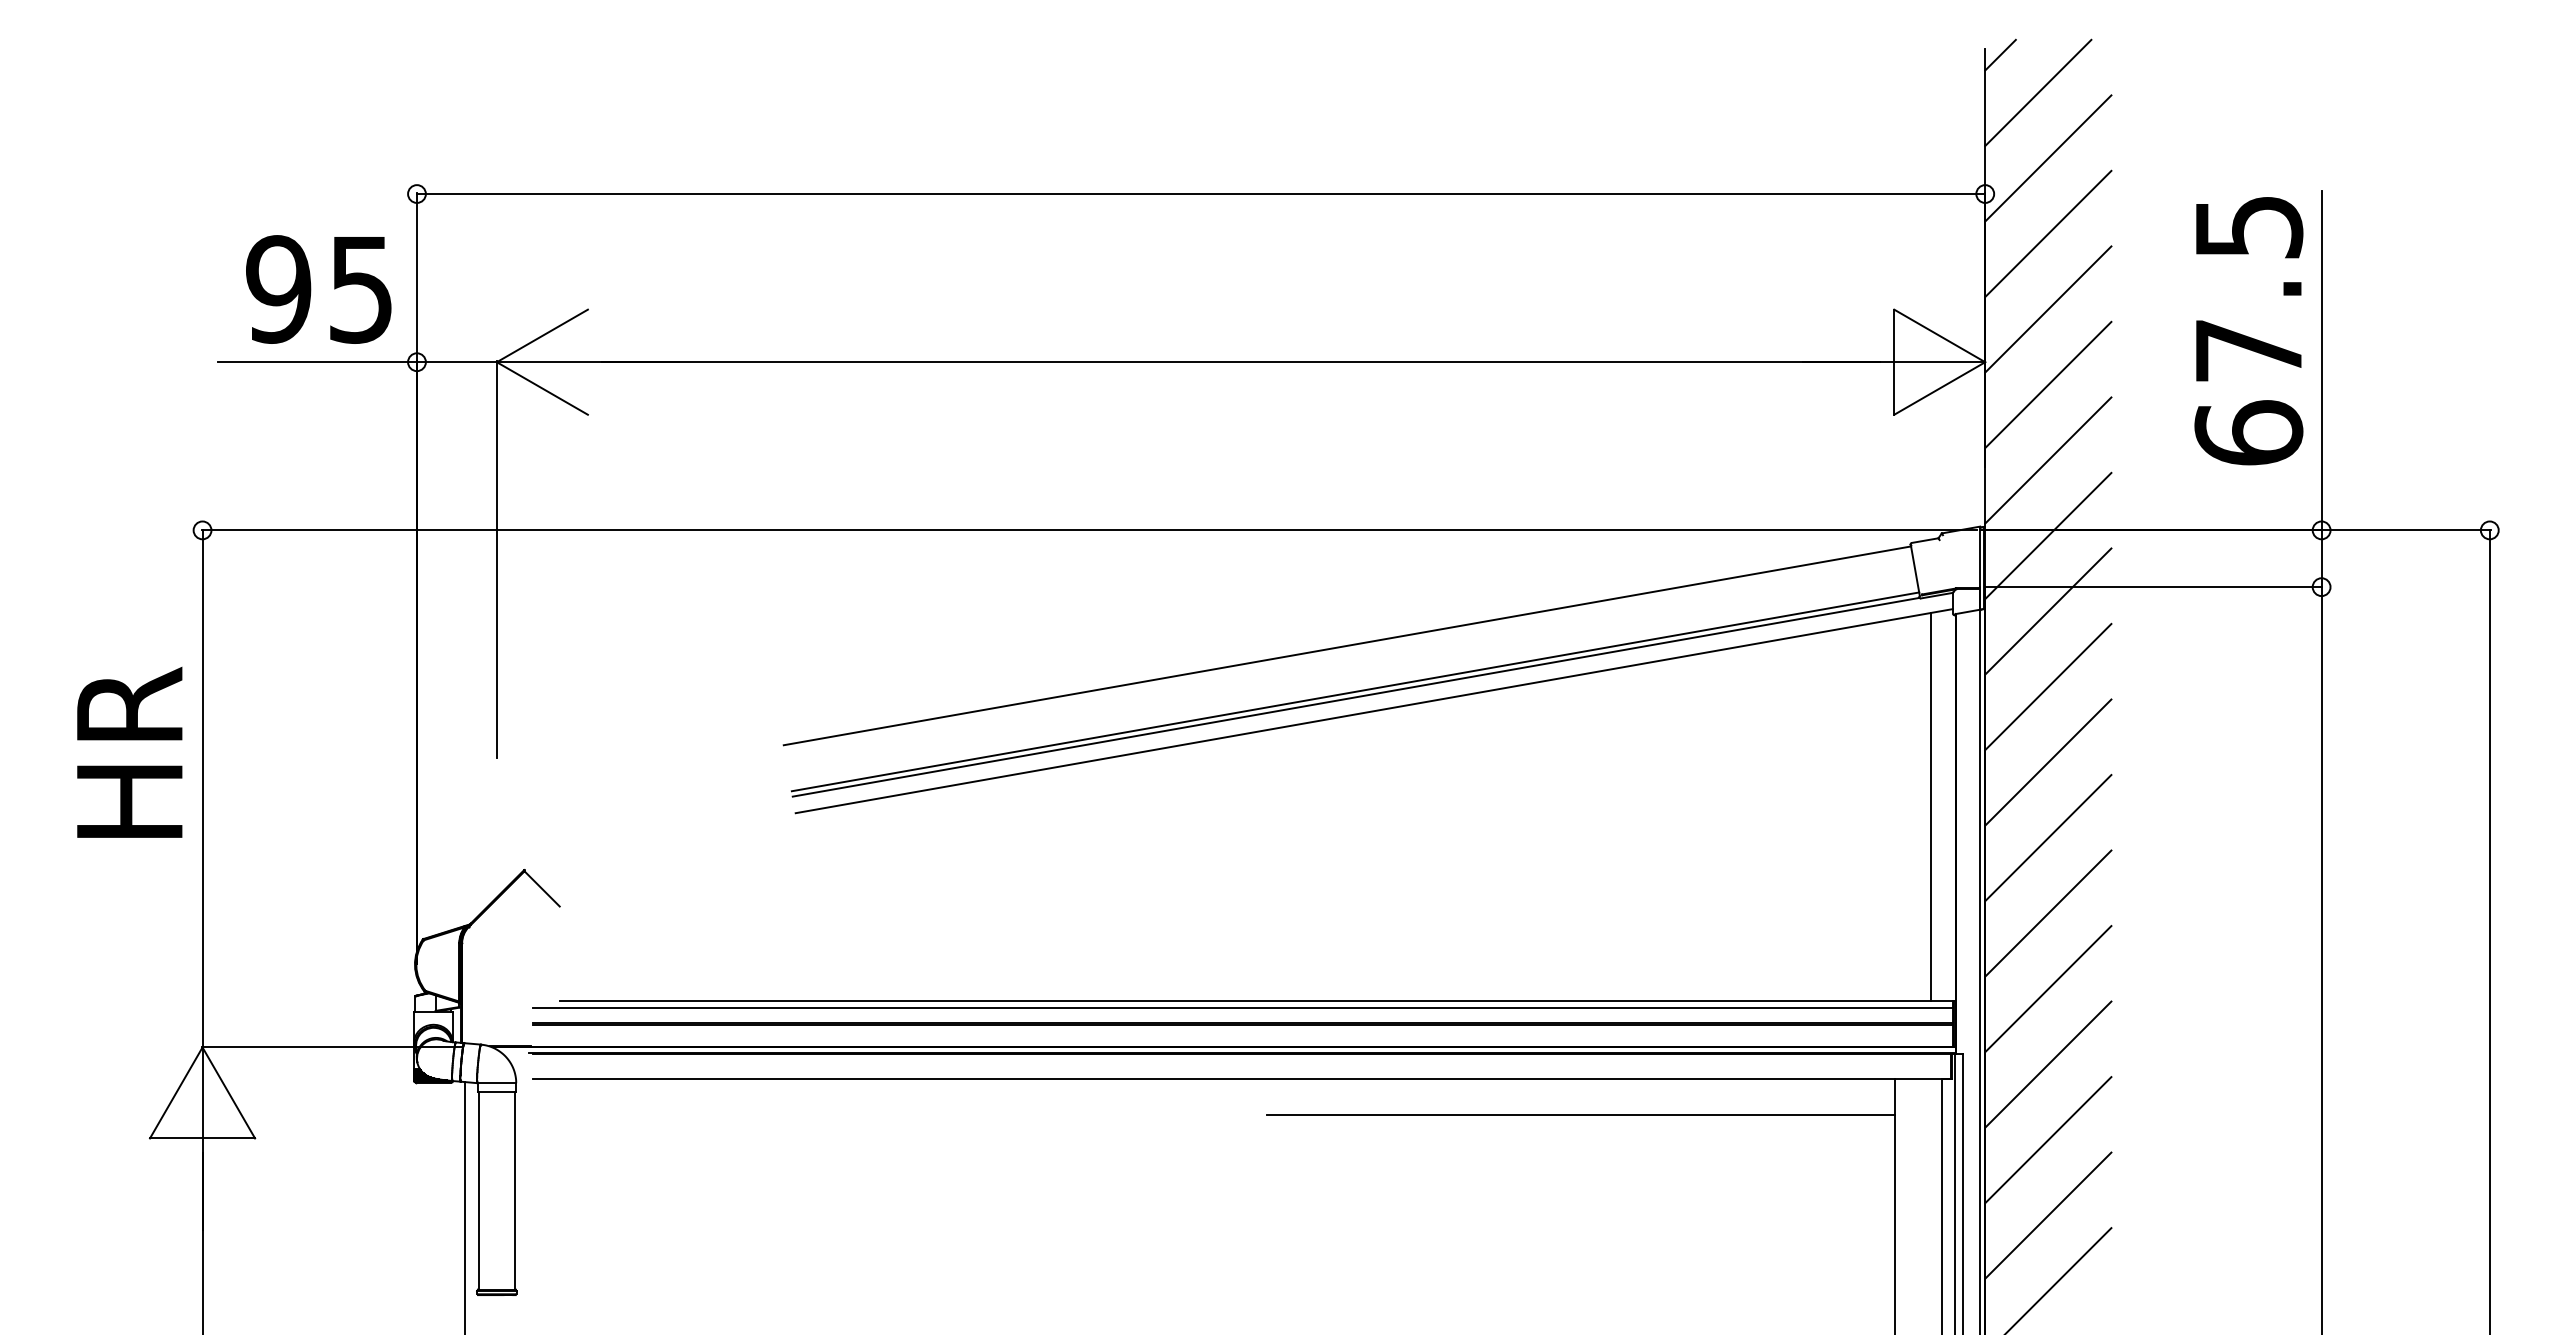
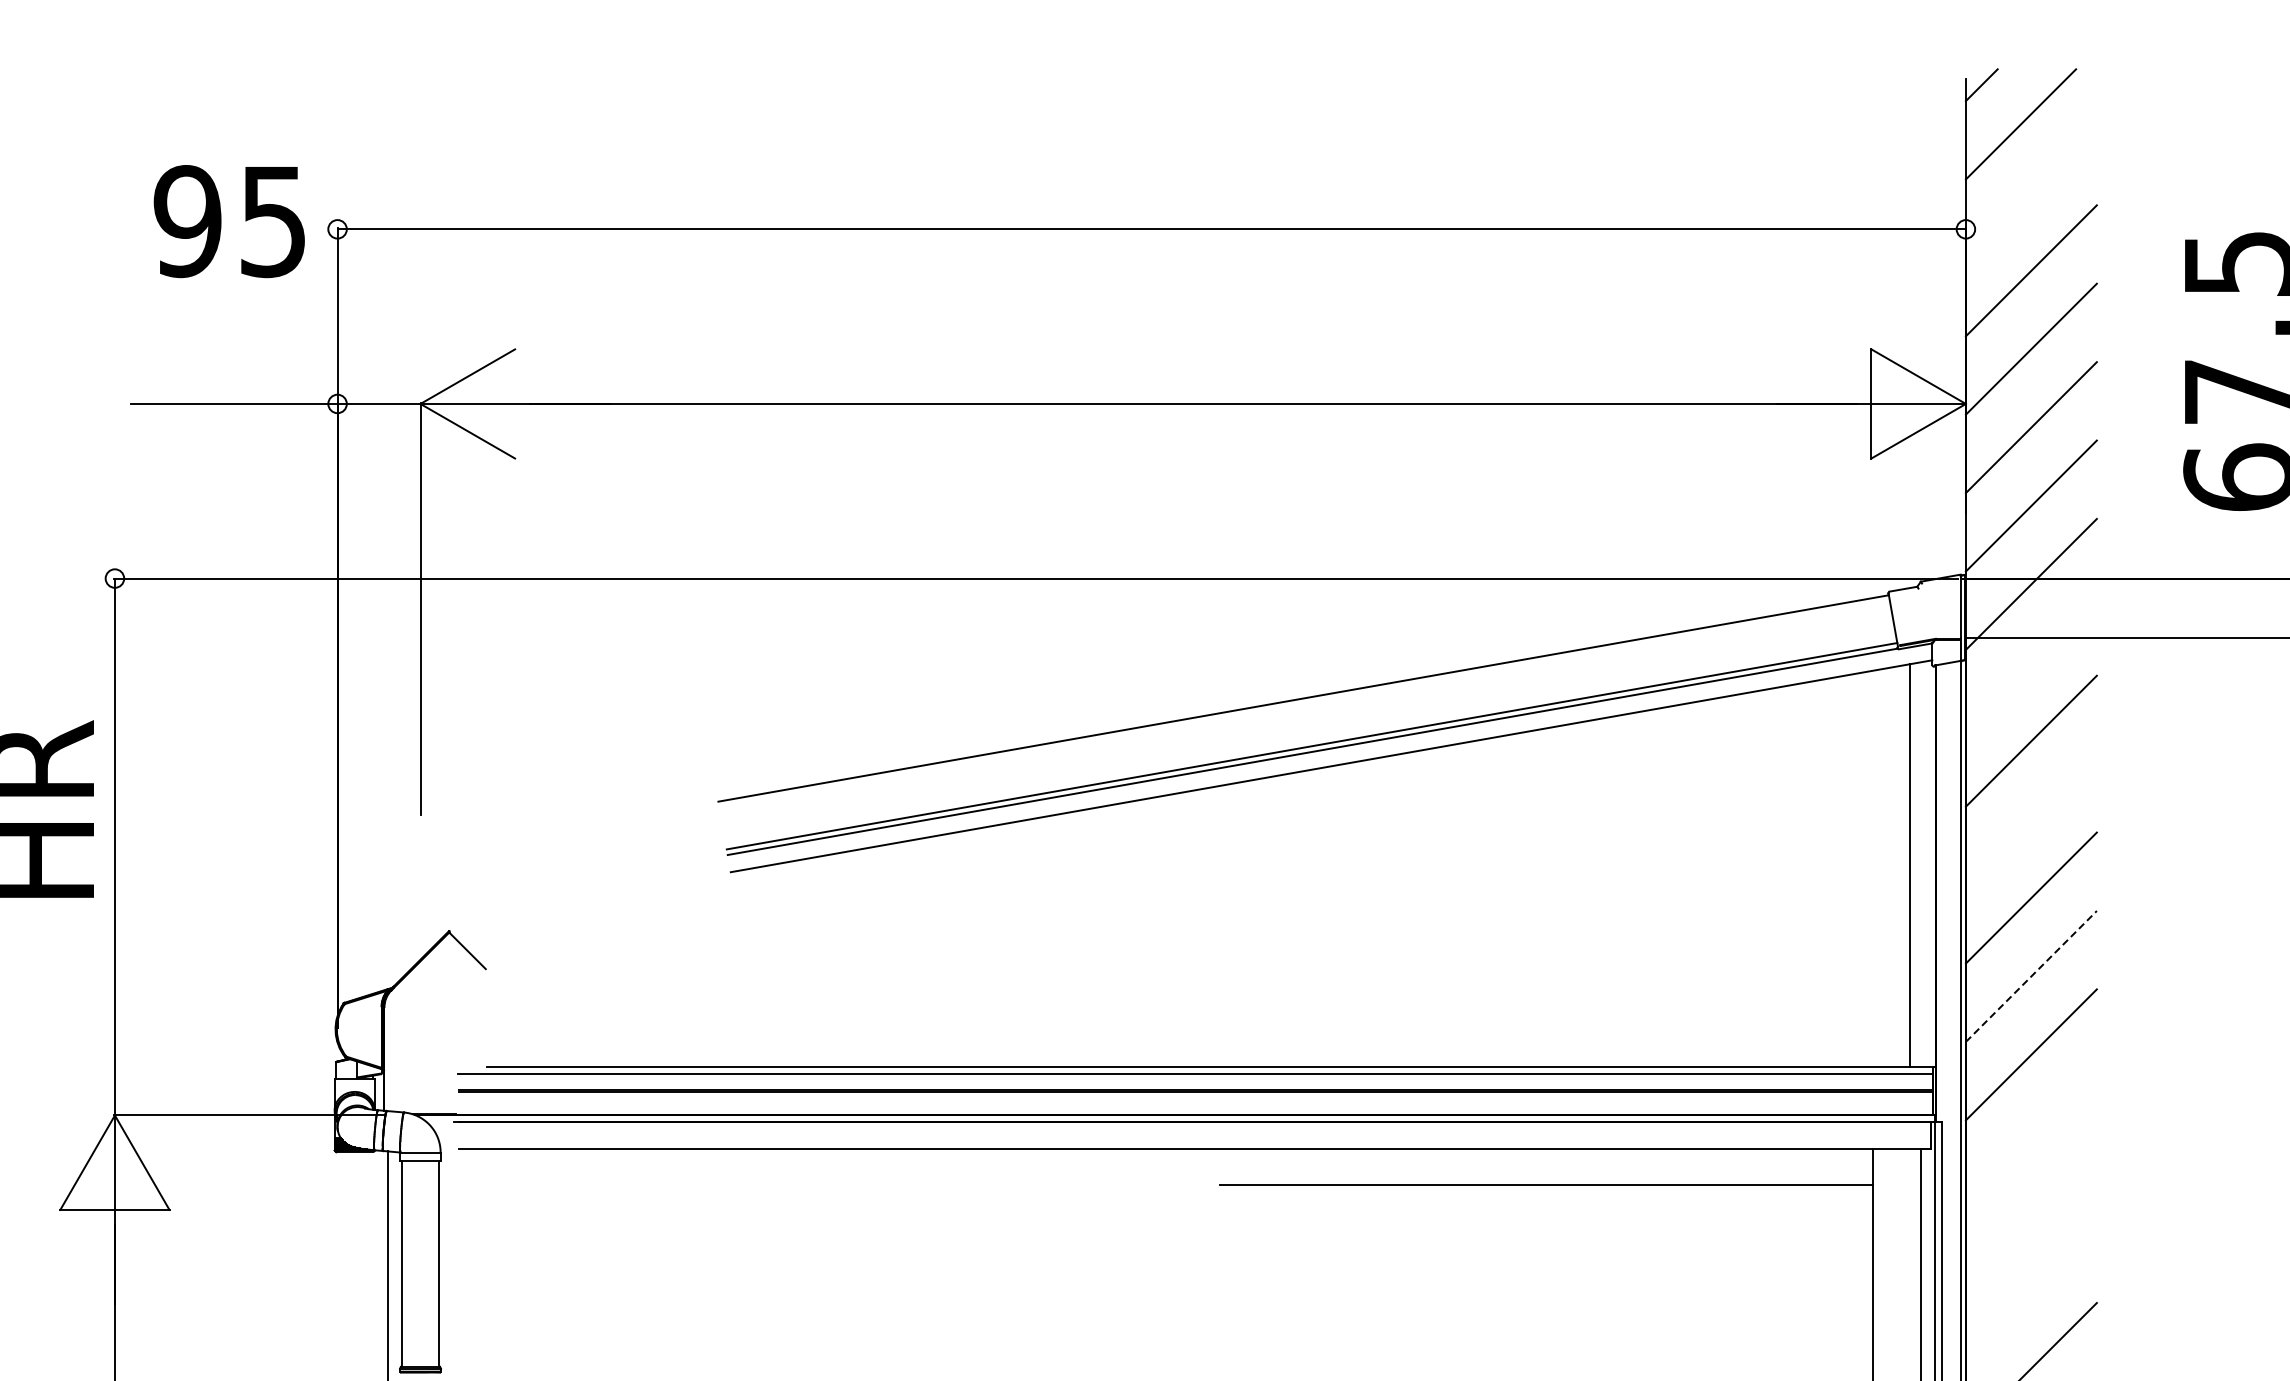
line: (2048, 158) -> (2031, 192), removed
text: (318, 289) -> (229, 221), moved
line: (2048, 611) -> (2031, 662), removed
line: (2048, 762) -> (2031, 819), removed
line: (2048, 913) -> (2031, 976), solid -> dashed
line: (2048, 1064) -> (2031, 1133), removed
line: (2048, 1140) -> (2031, 1212), removed
line: (2048, 1215) -> (2031, 1289), removed

